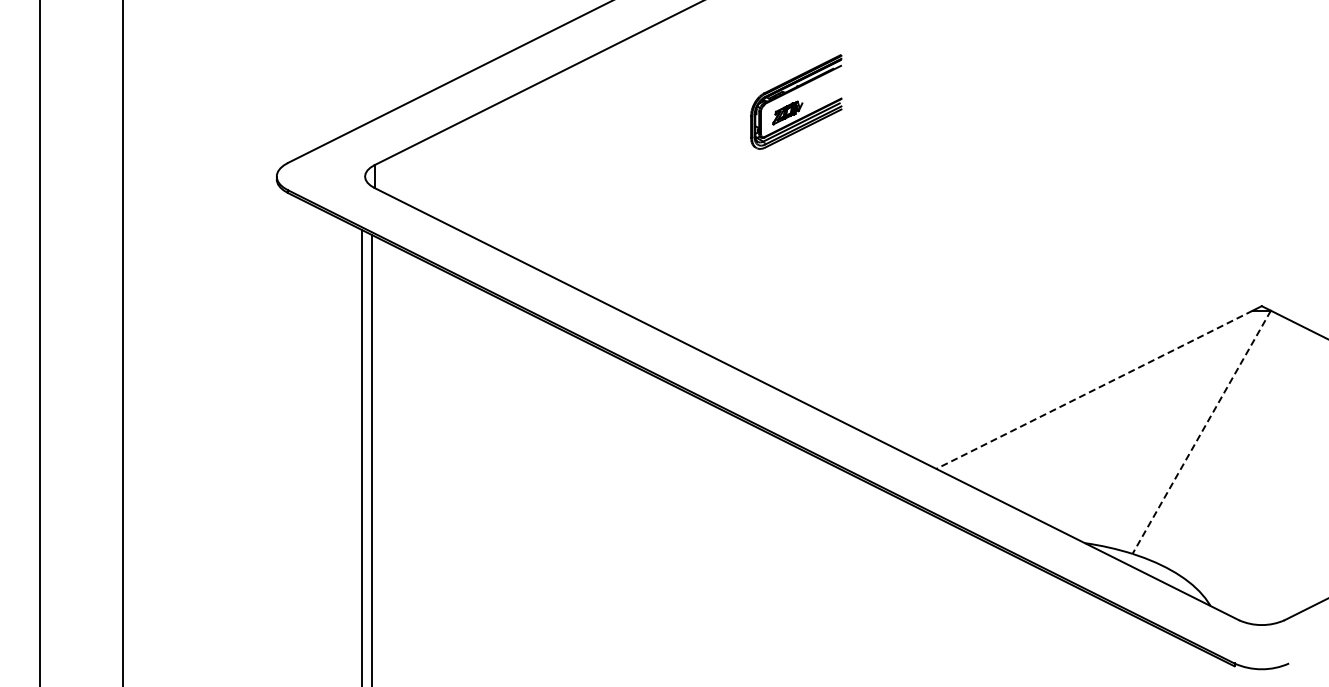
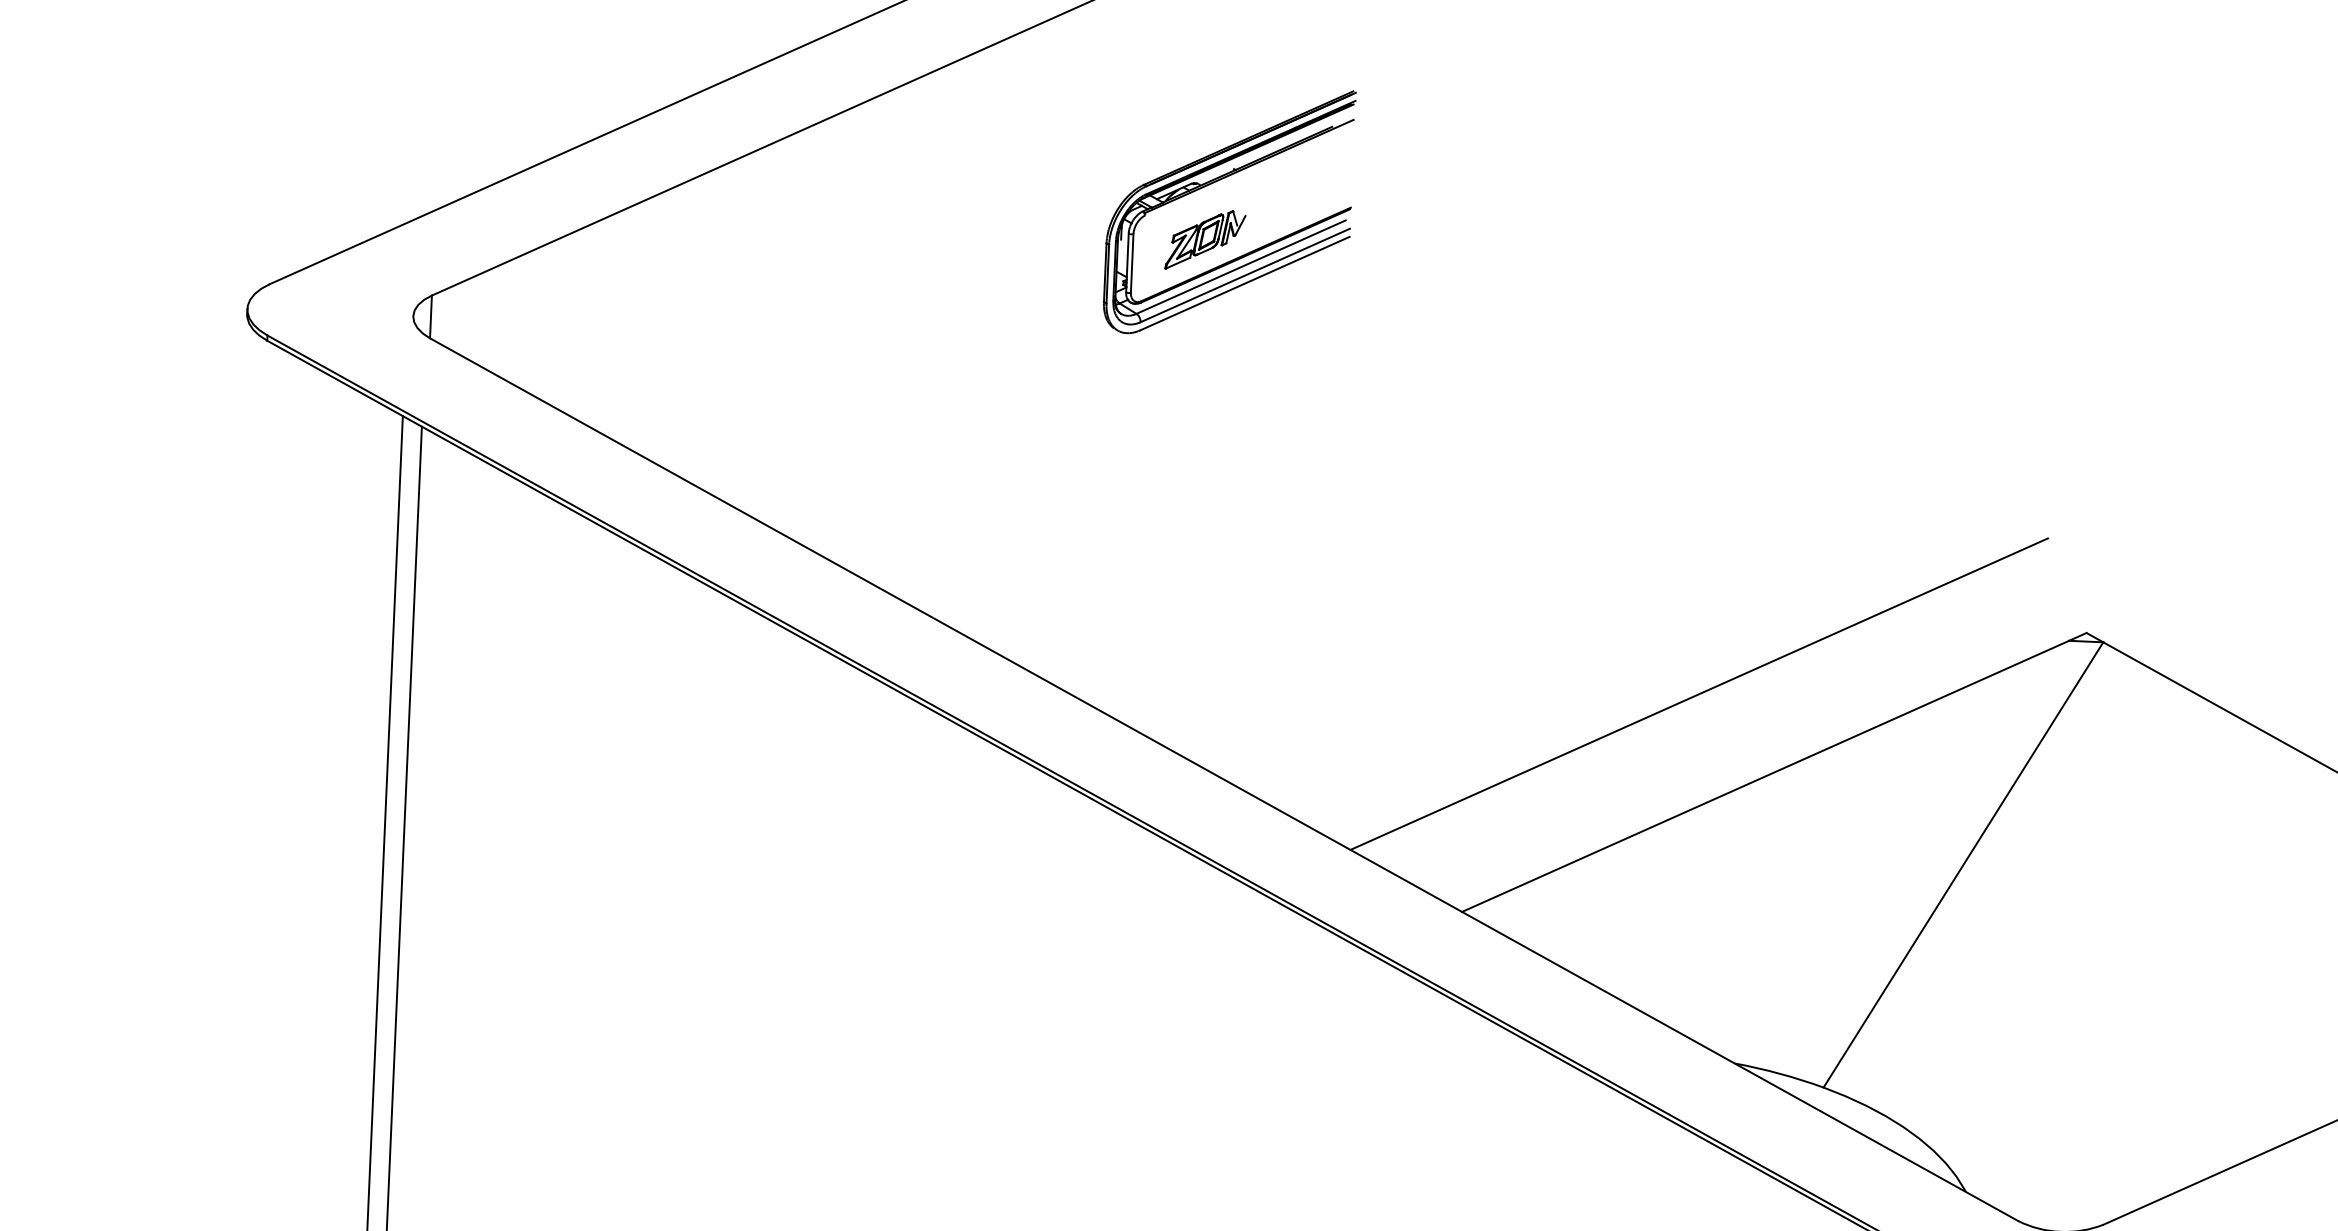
part: (795, 101) -> (1227, 210), size x1.43
line: (1057, 347) -> (1699, 693), added
line: (1094, 389) -> (1765, 775), dashed -> solid
line: (1201, 432) -> (1962, 865), dashed -> solid

